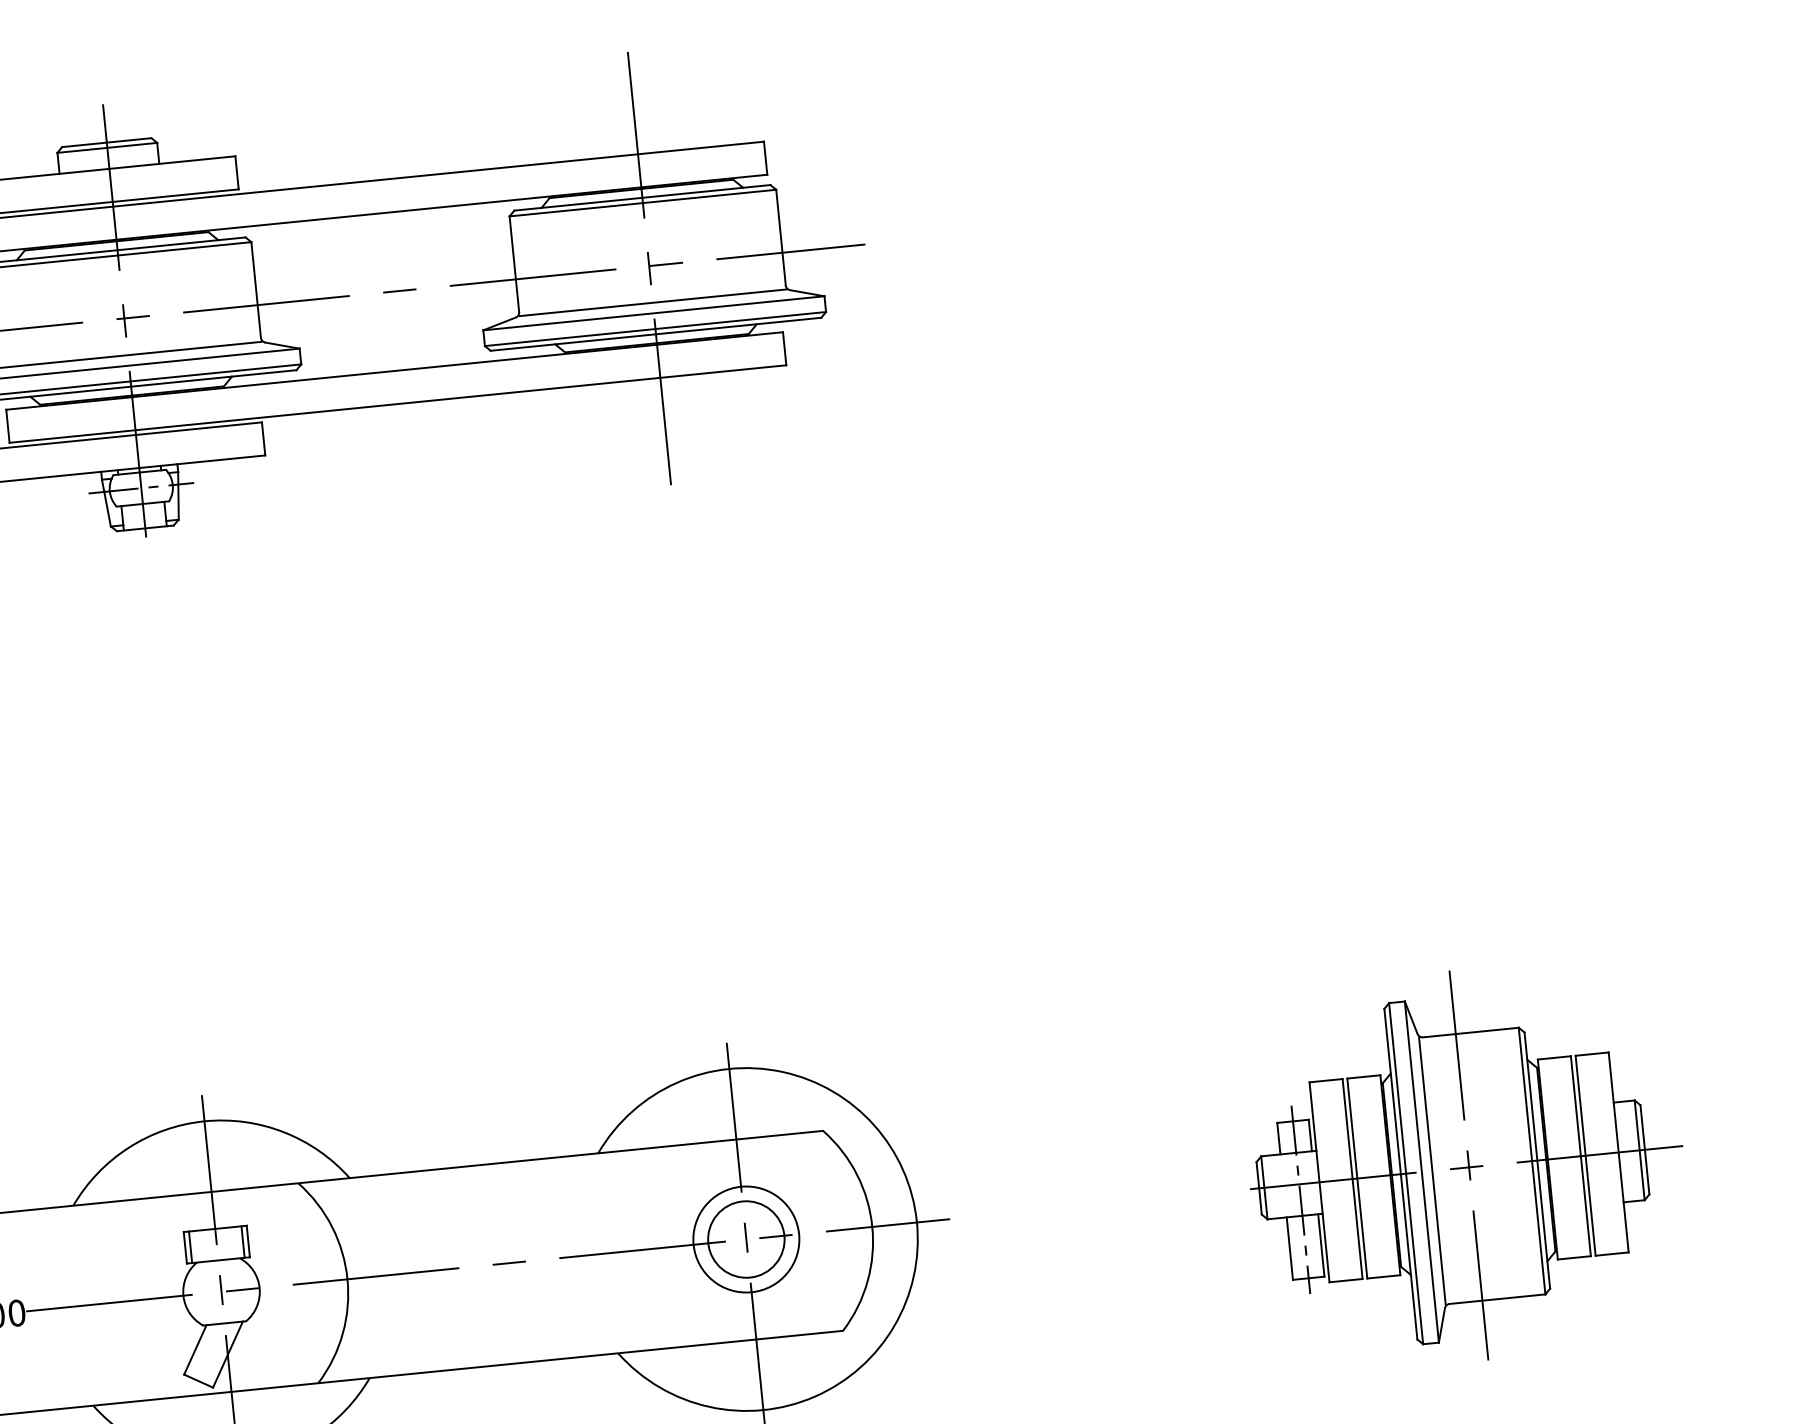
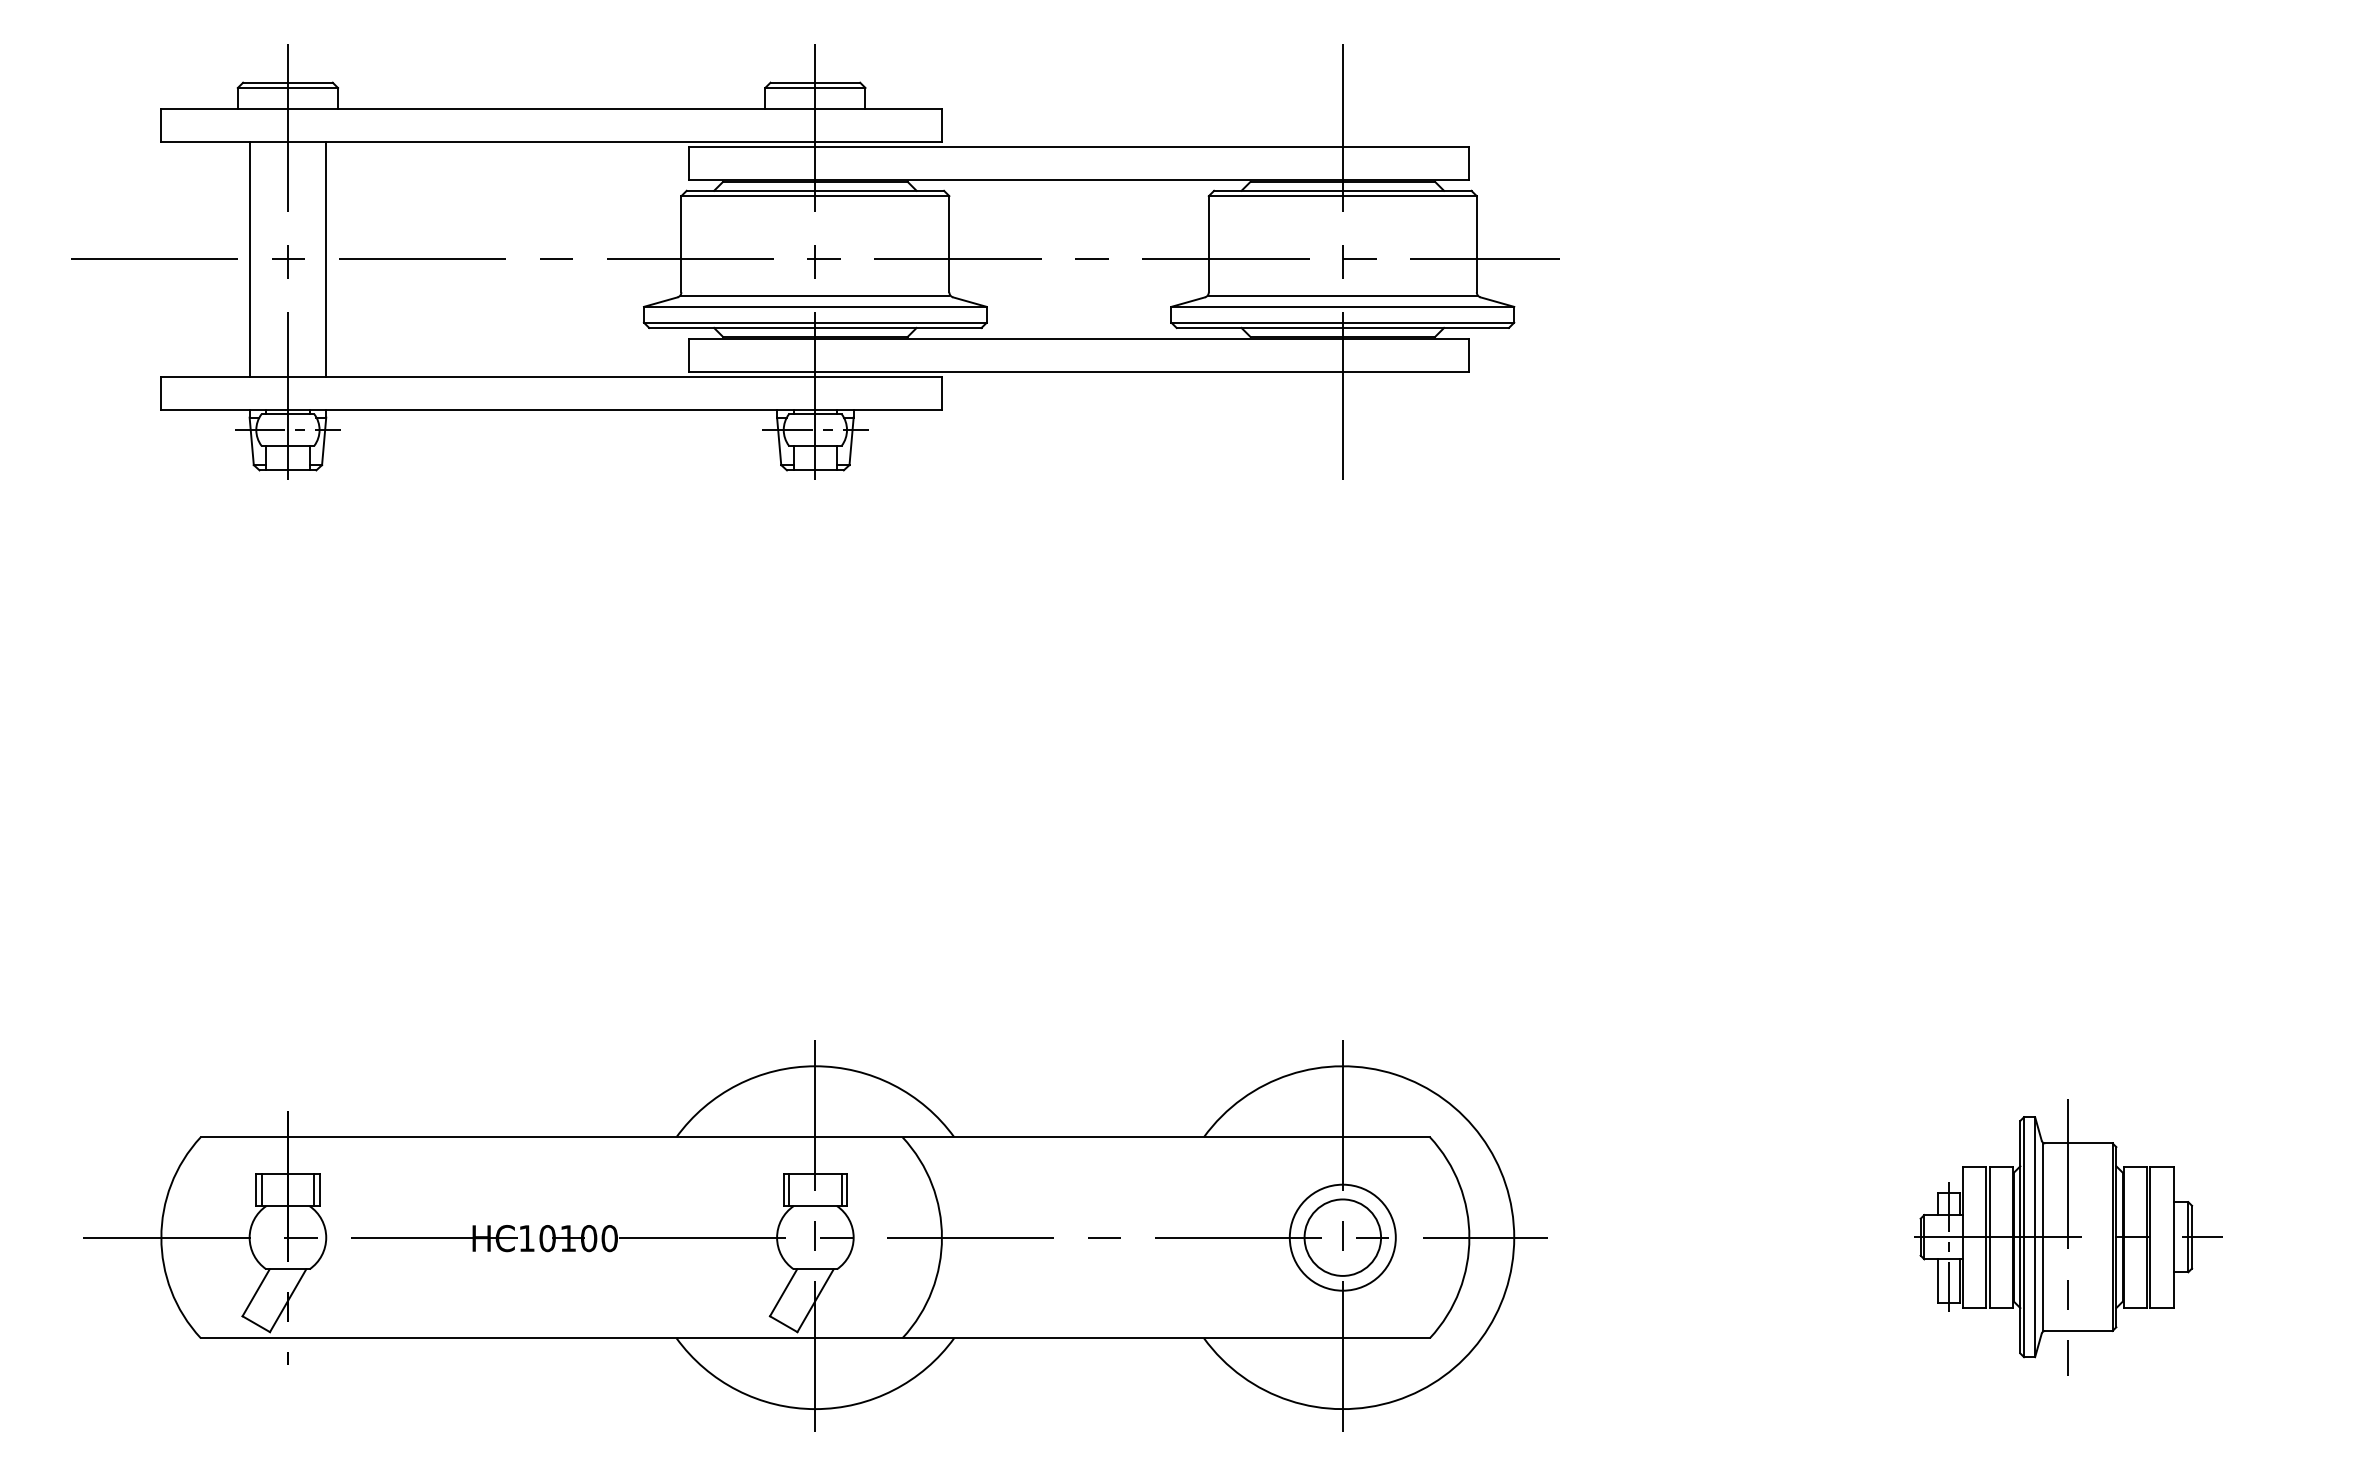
part: (1466, 1165) -> (2066, 1235), size x0.7

